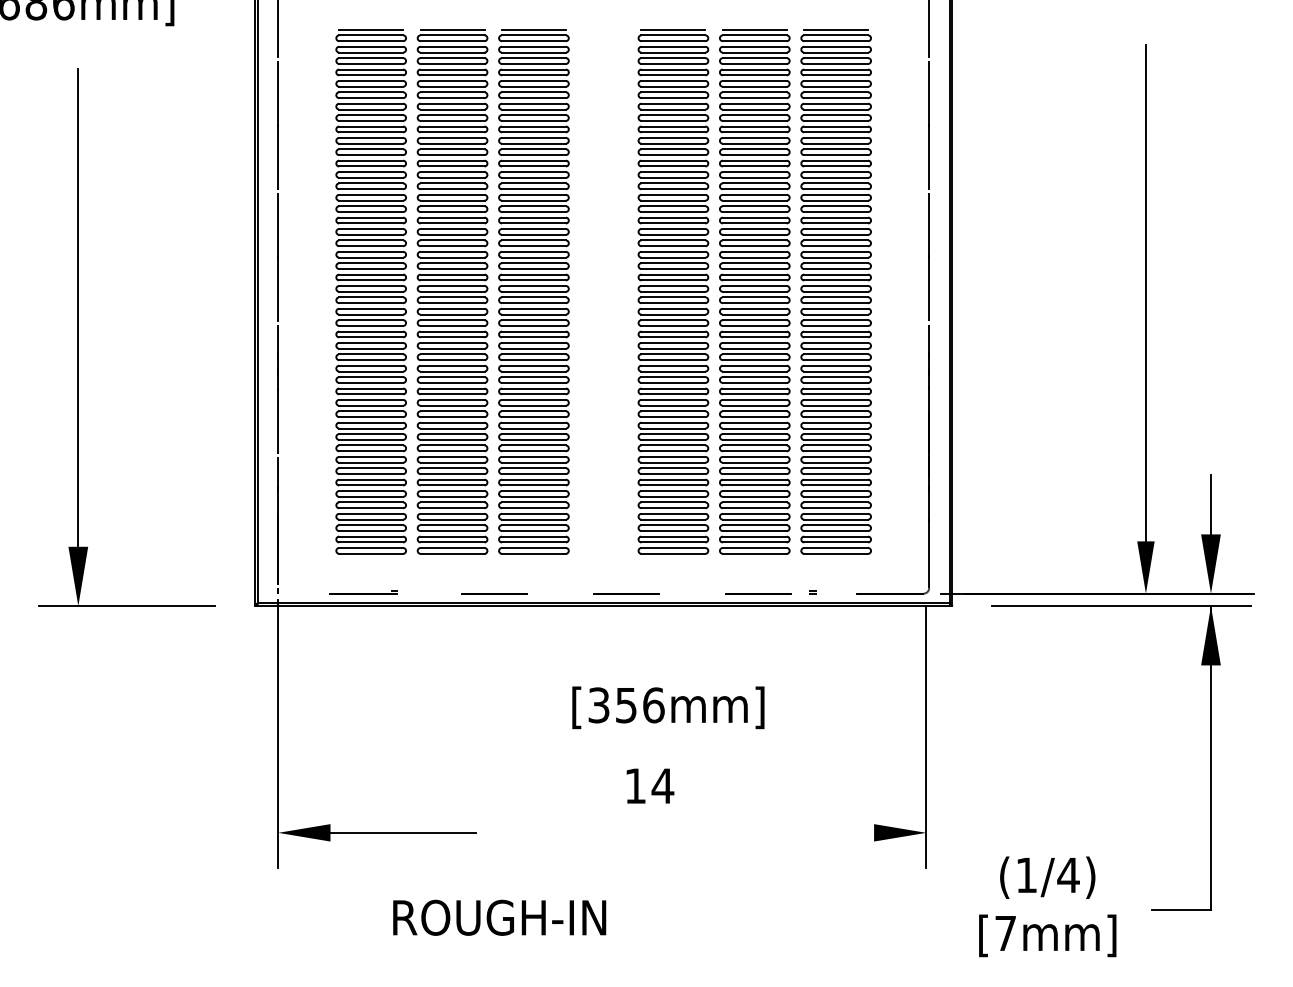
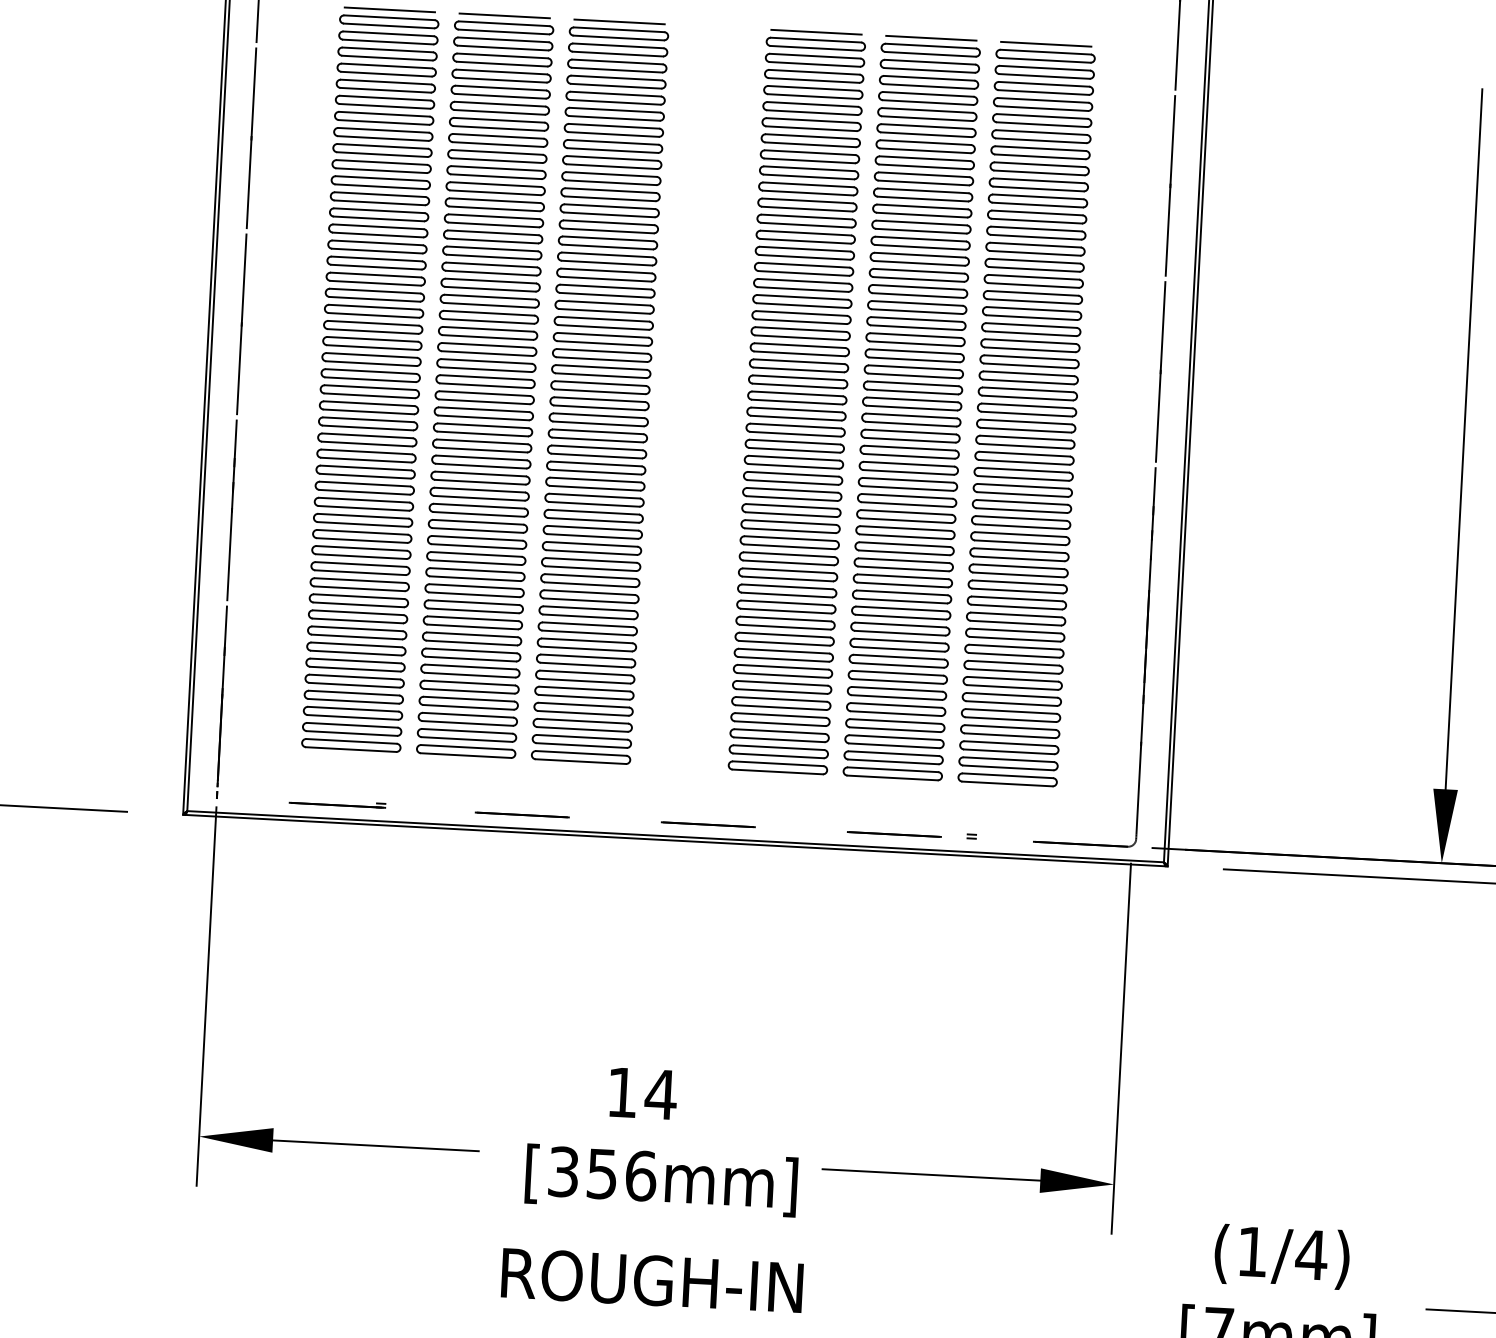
text: (668, 707) -> (661, 1180), moved
text: (650, 785) -> (643, 1092), moved
line: (796, 832) -> (930, 1174), added
text: (499, 917) -> (652, 1280), moved

